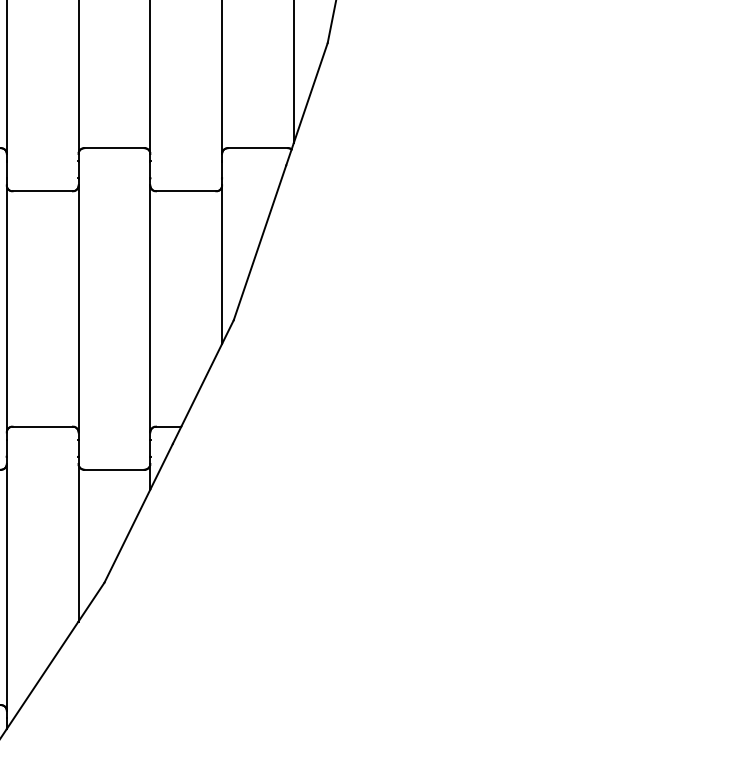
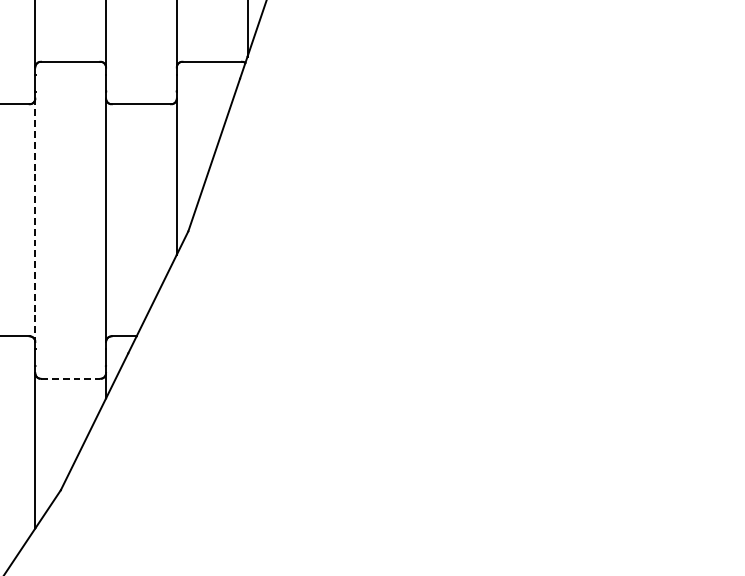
line: (78, 309) -> (35, 220), solid -> dashed
line: (114, 469) -> (70, 378), solid -> dashed

